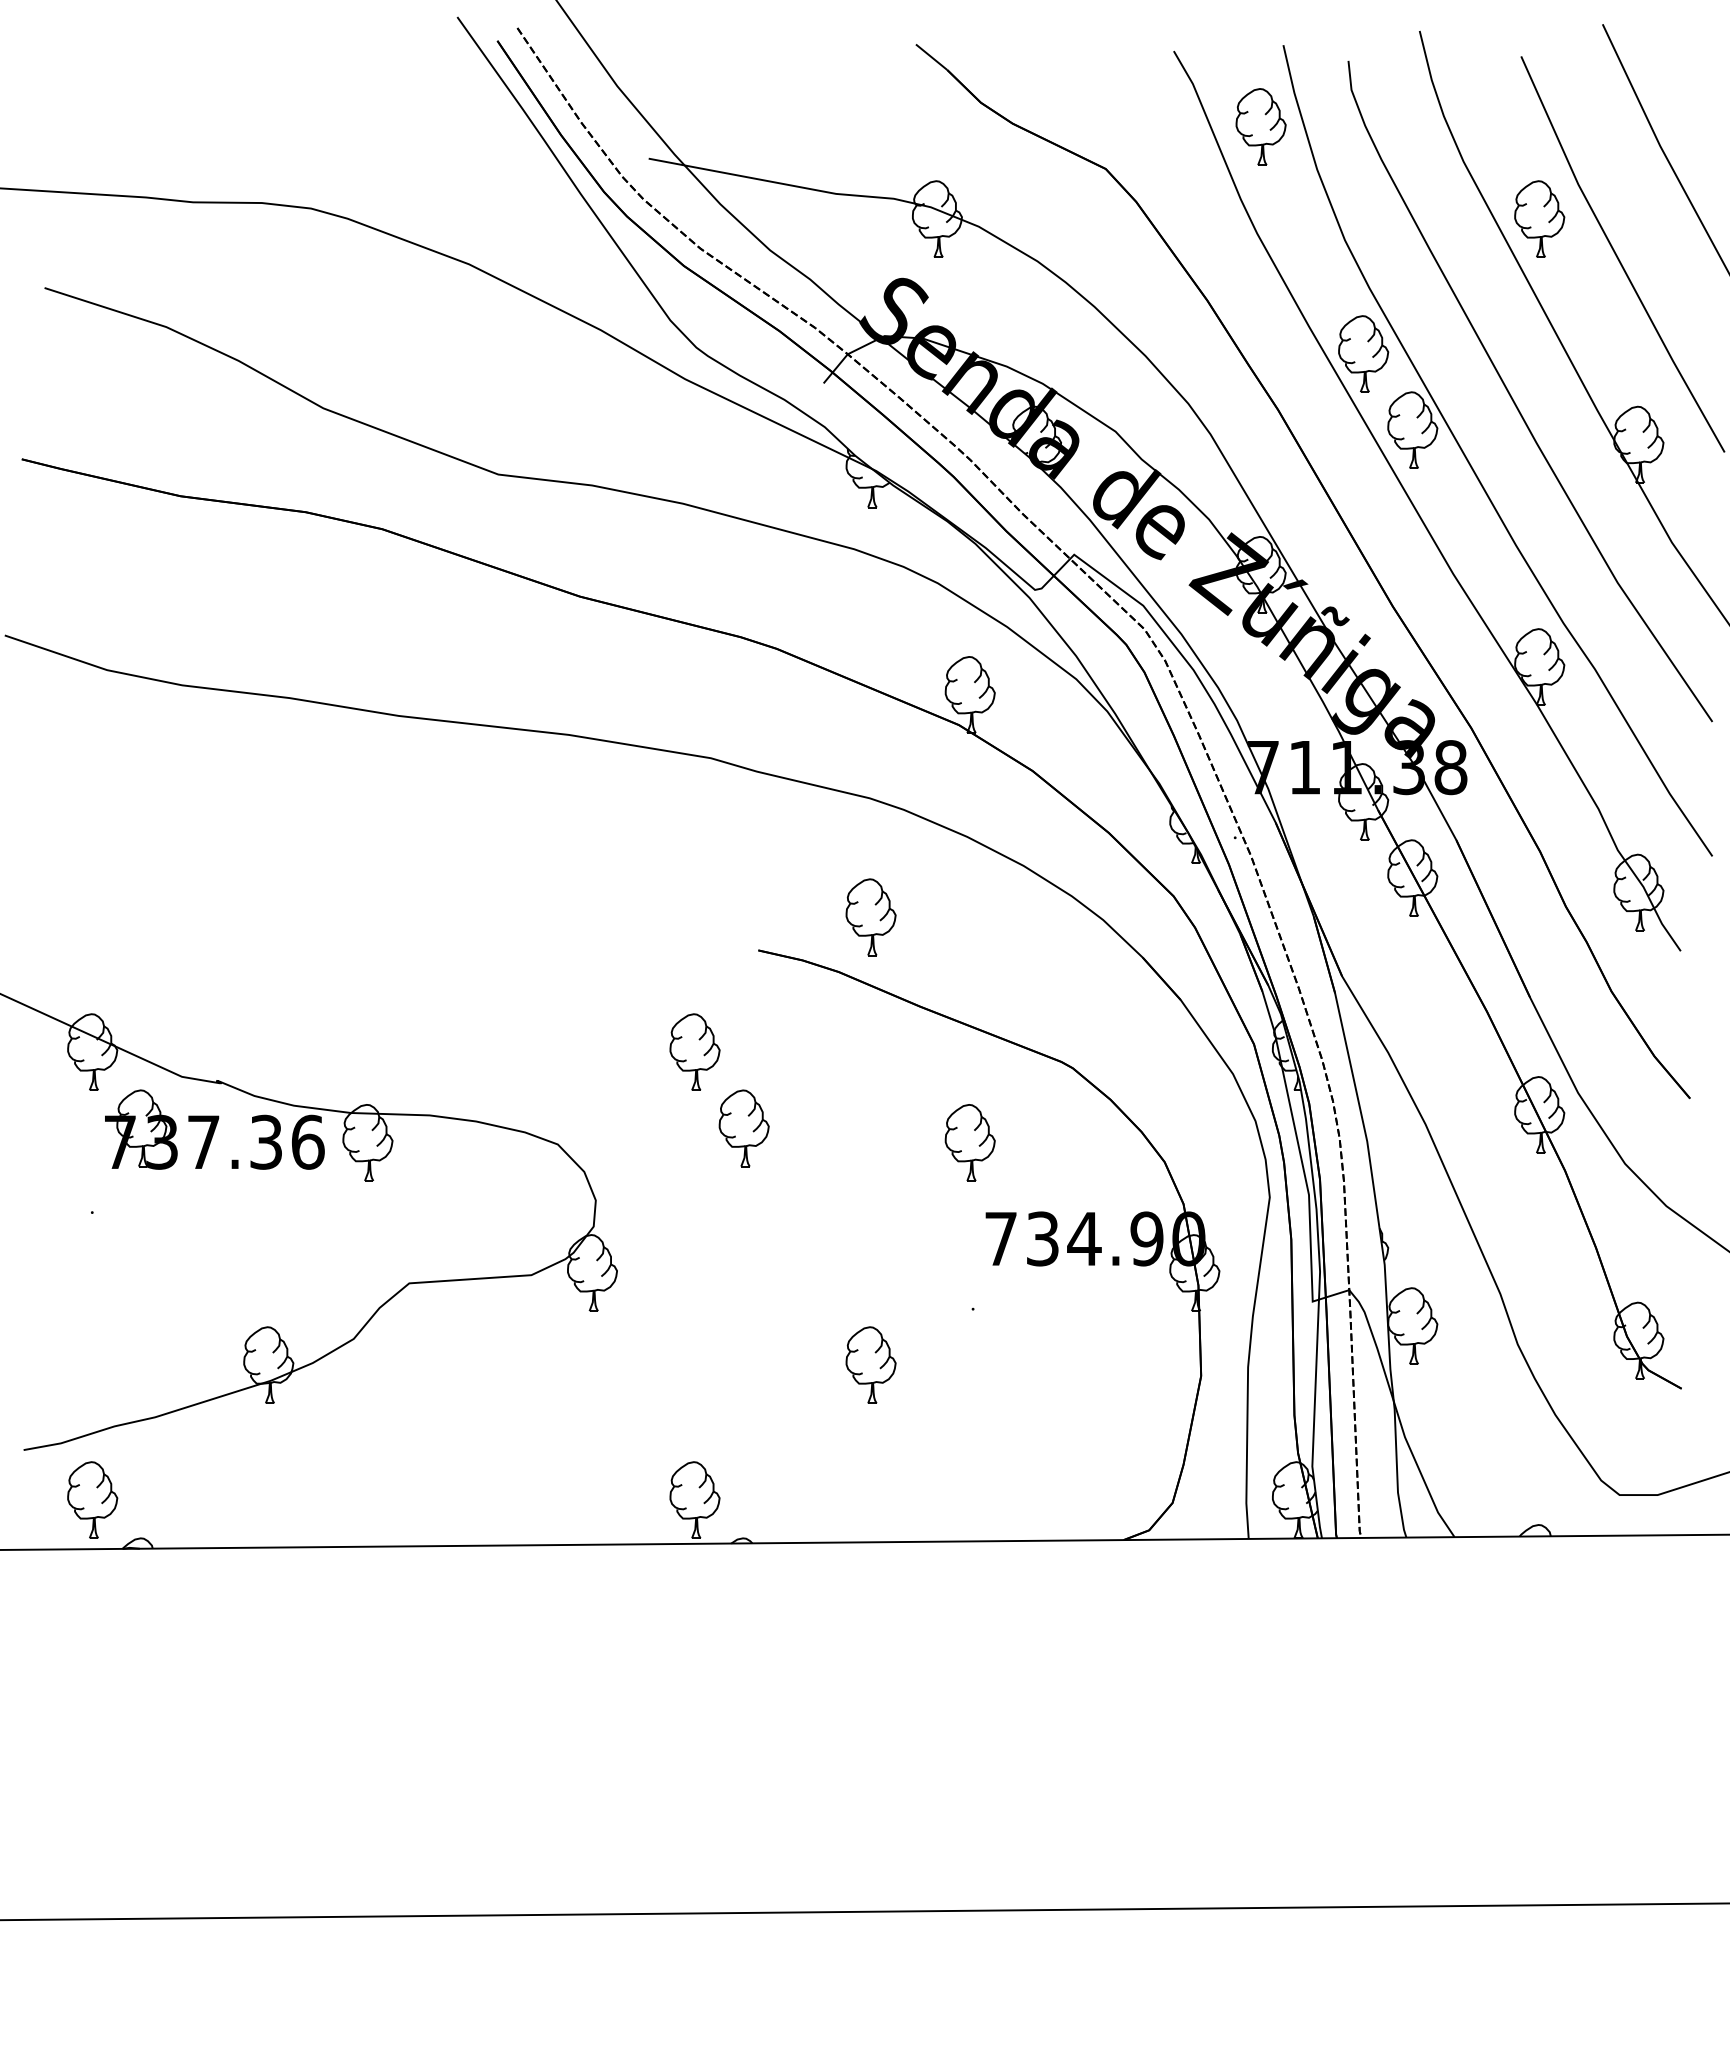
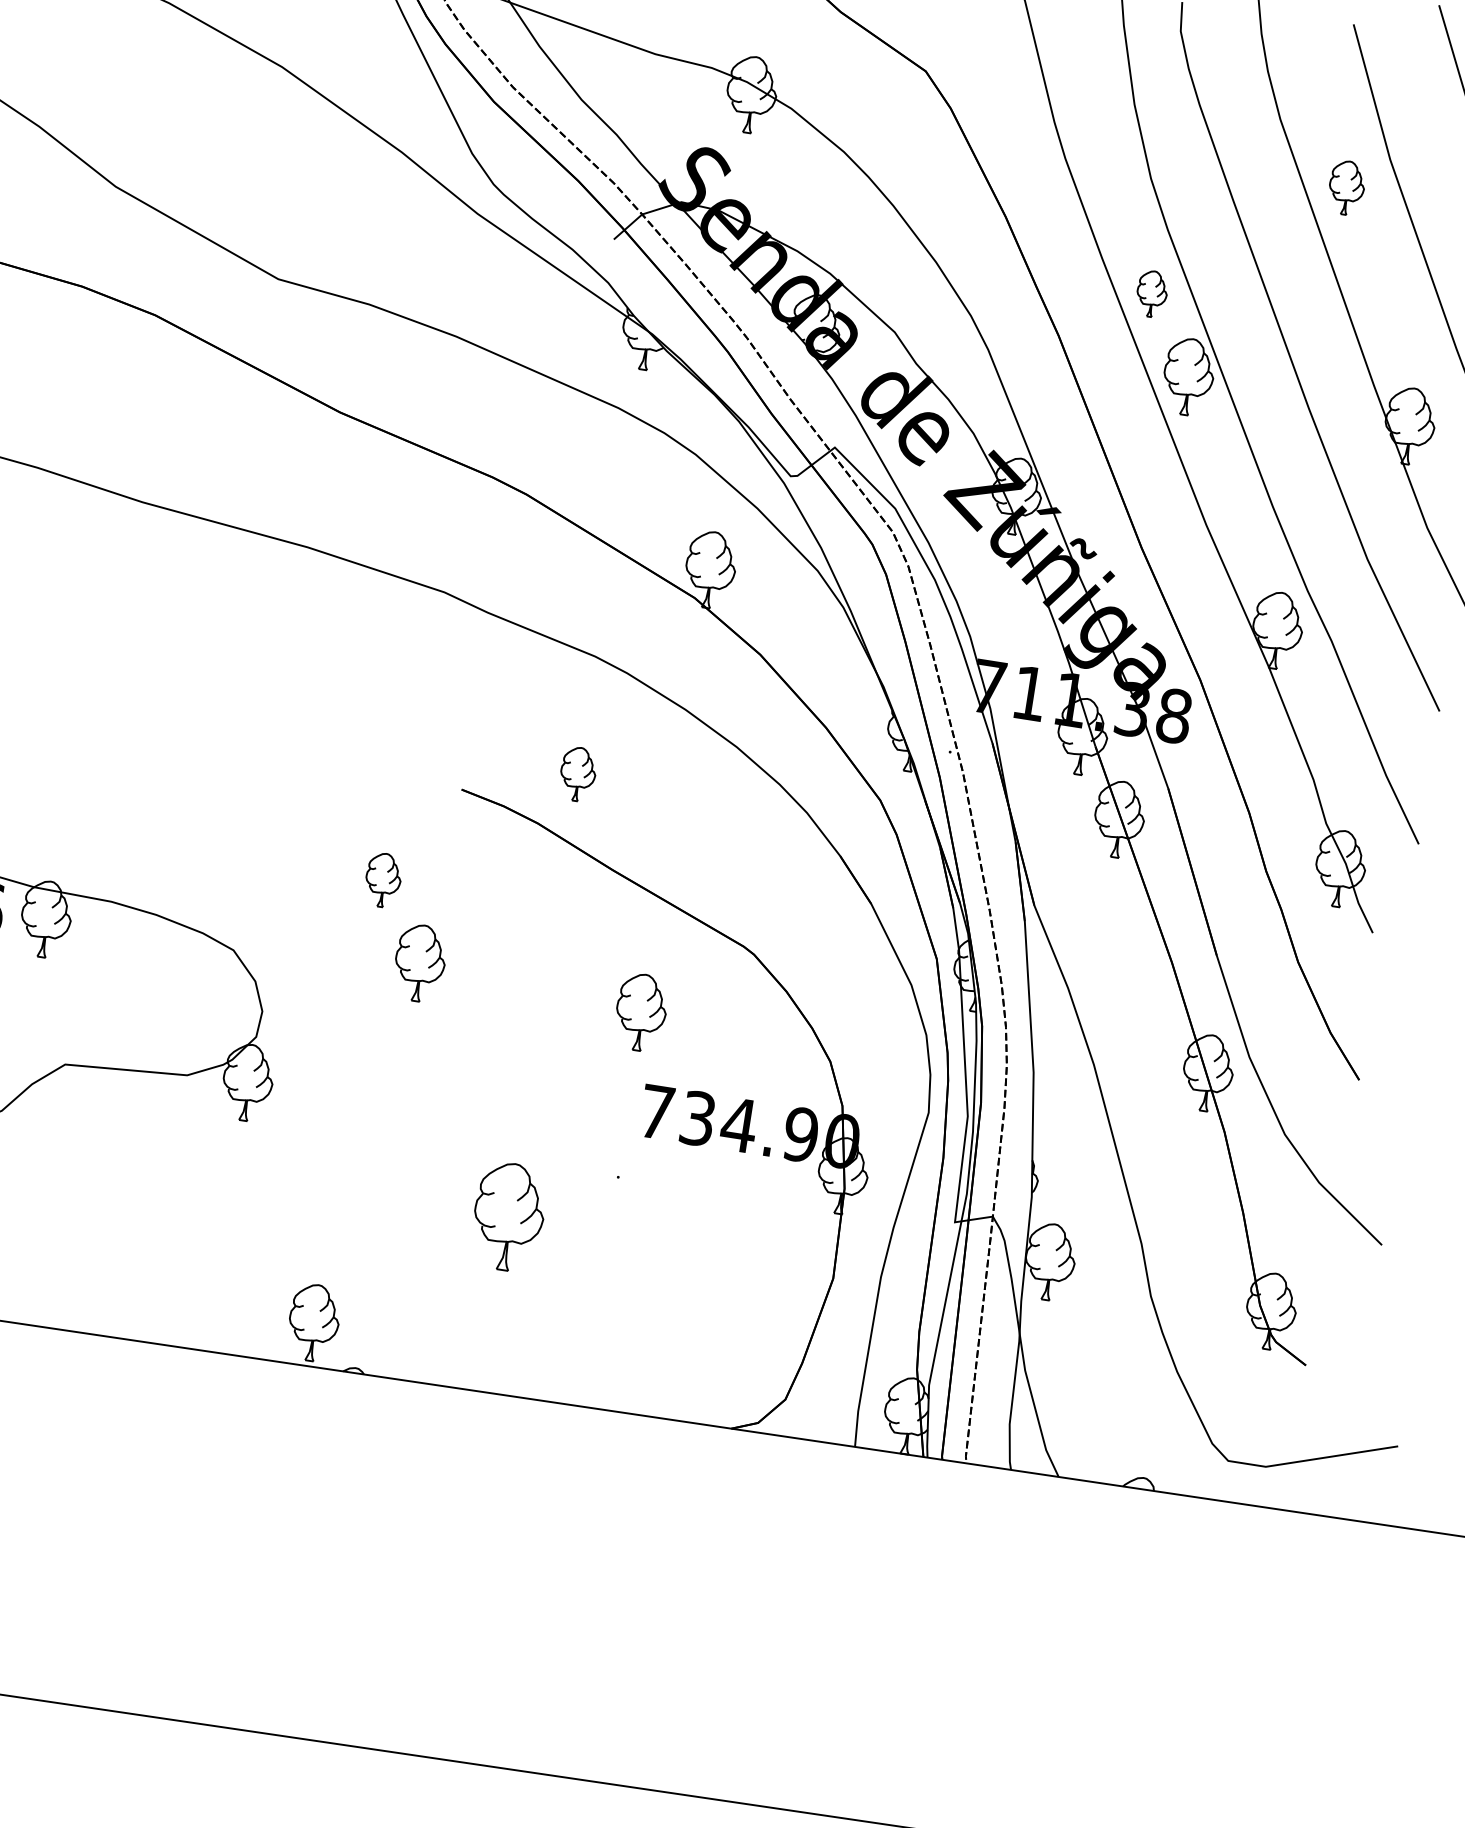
part: (1260, 126) -> (1085, 53), removed
part: (1539, 218) -> (1346, 187), size x0.7
part: (1363, 353) -> (1151, 293), size x0.6
part: (870, 917) -> (577, 774), size x0.7
part: (694, 1051) -> (382, 879), size x0.7
part: (870, 1364) -> (508, 1216), size x1.4

